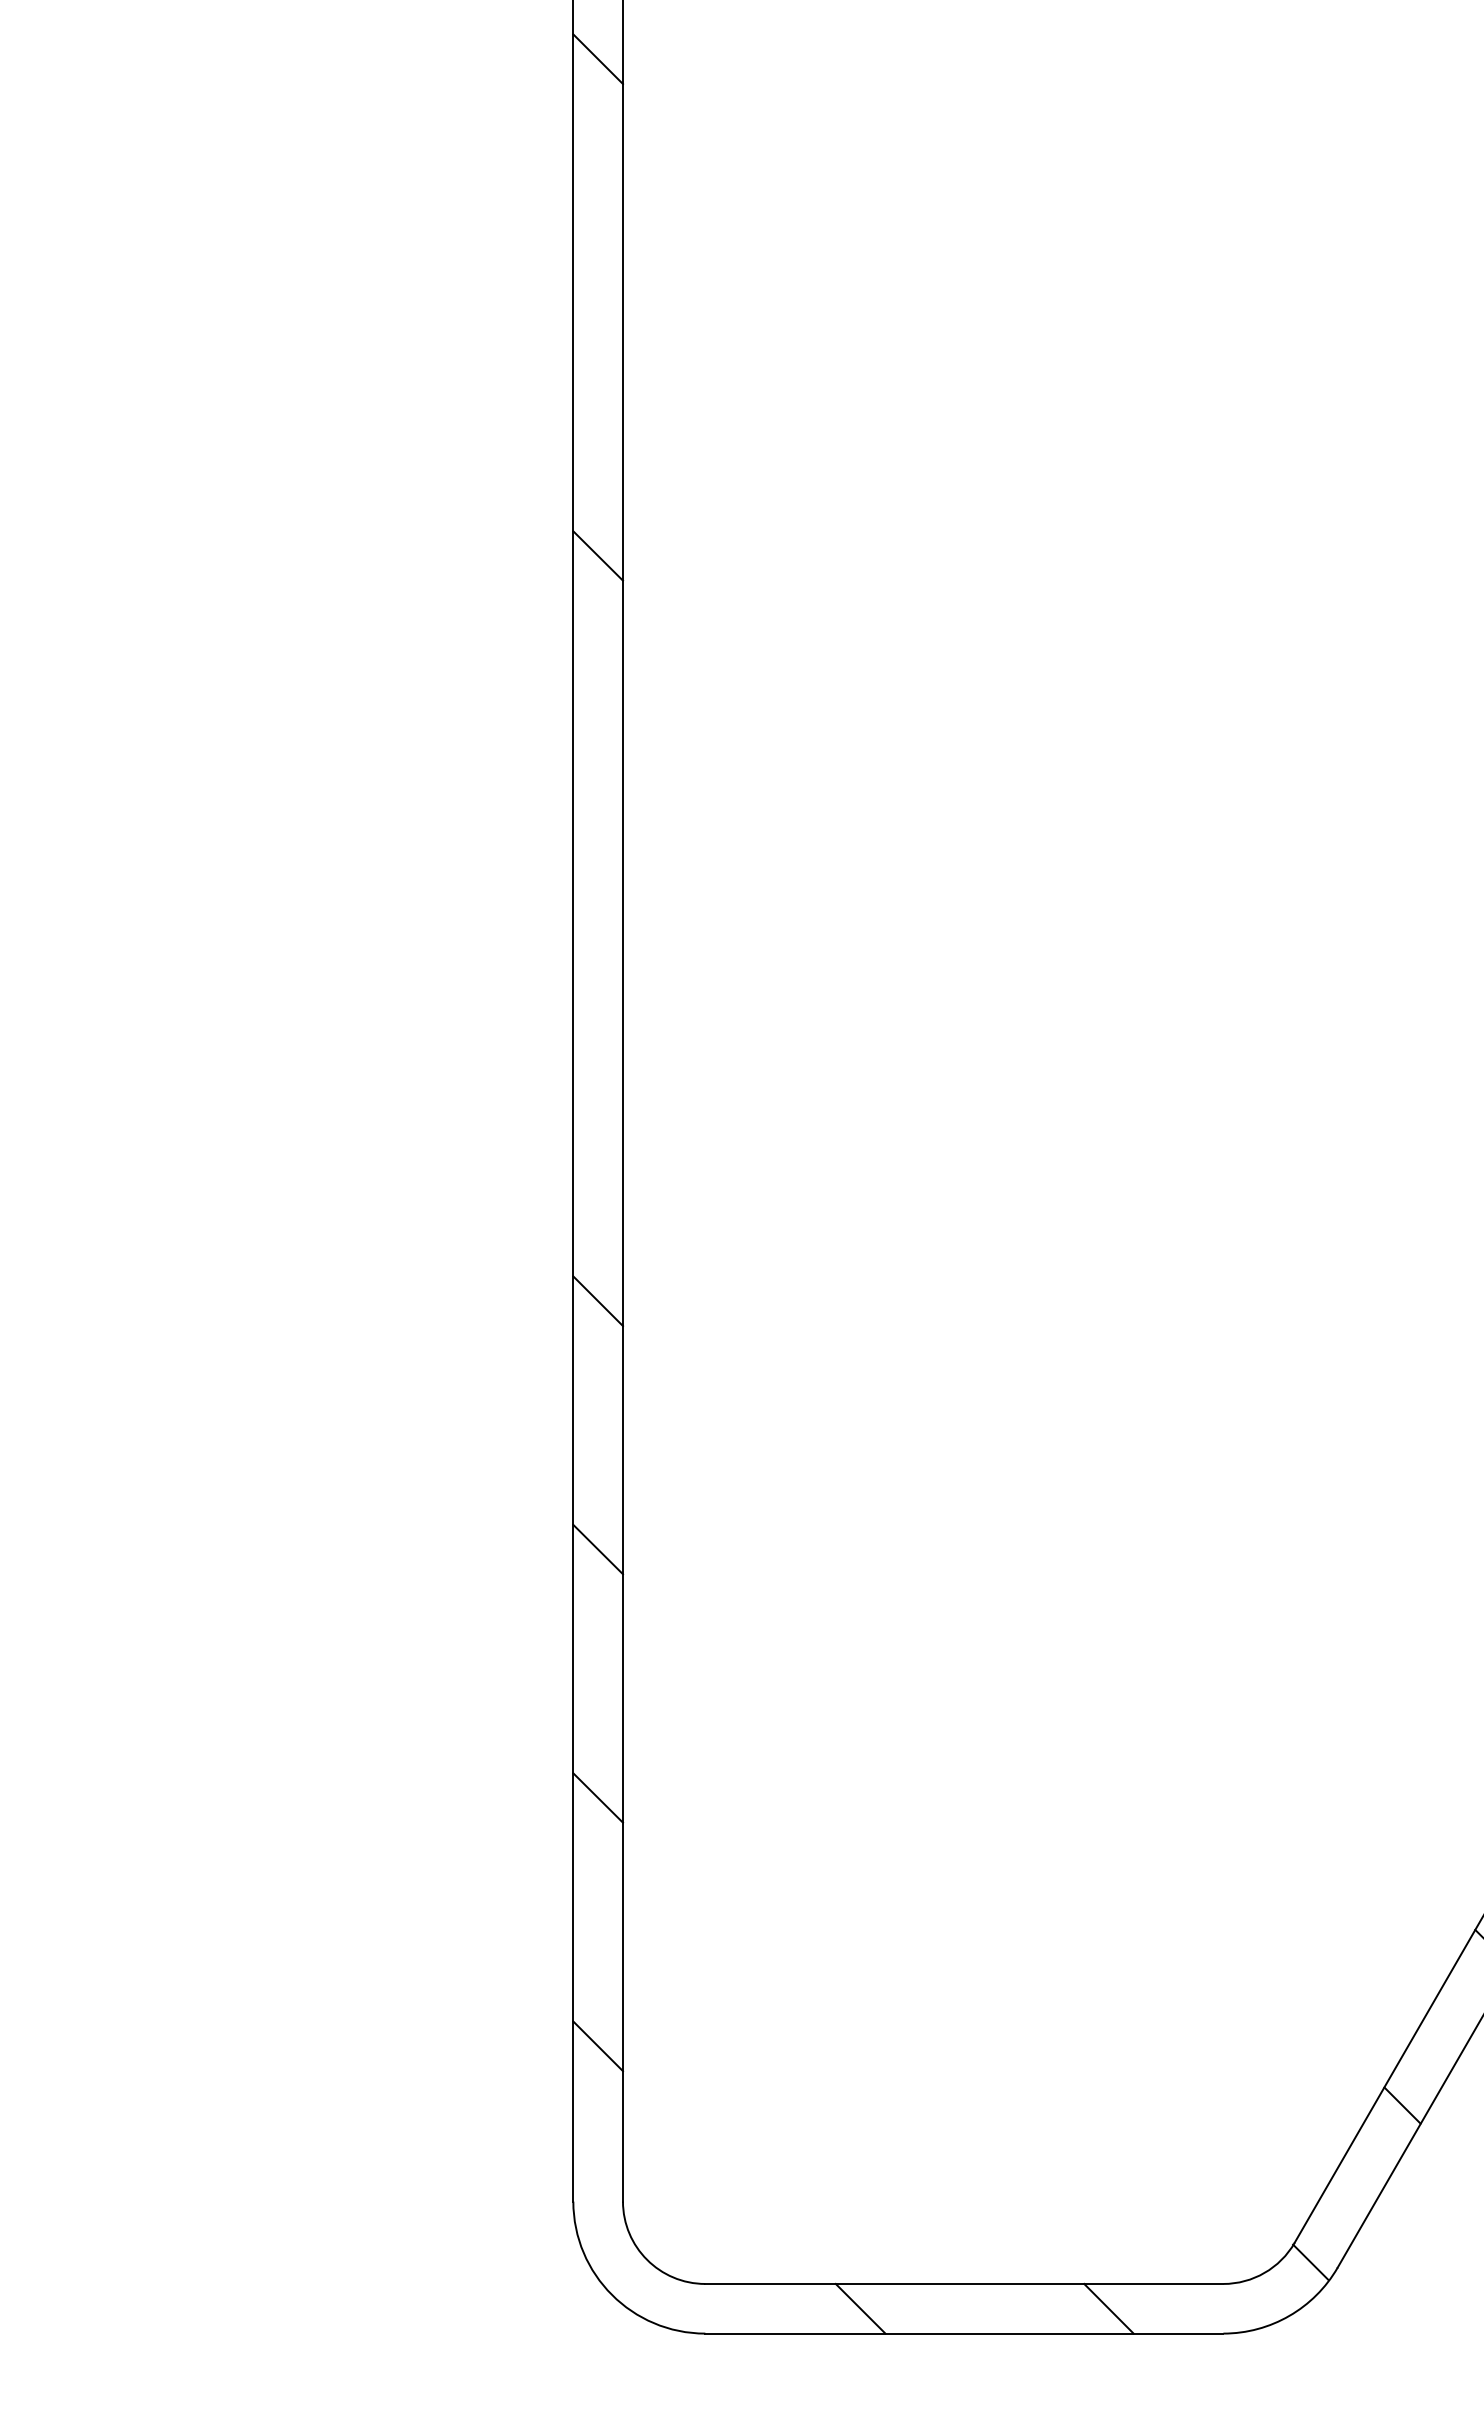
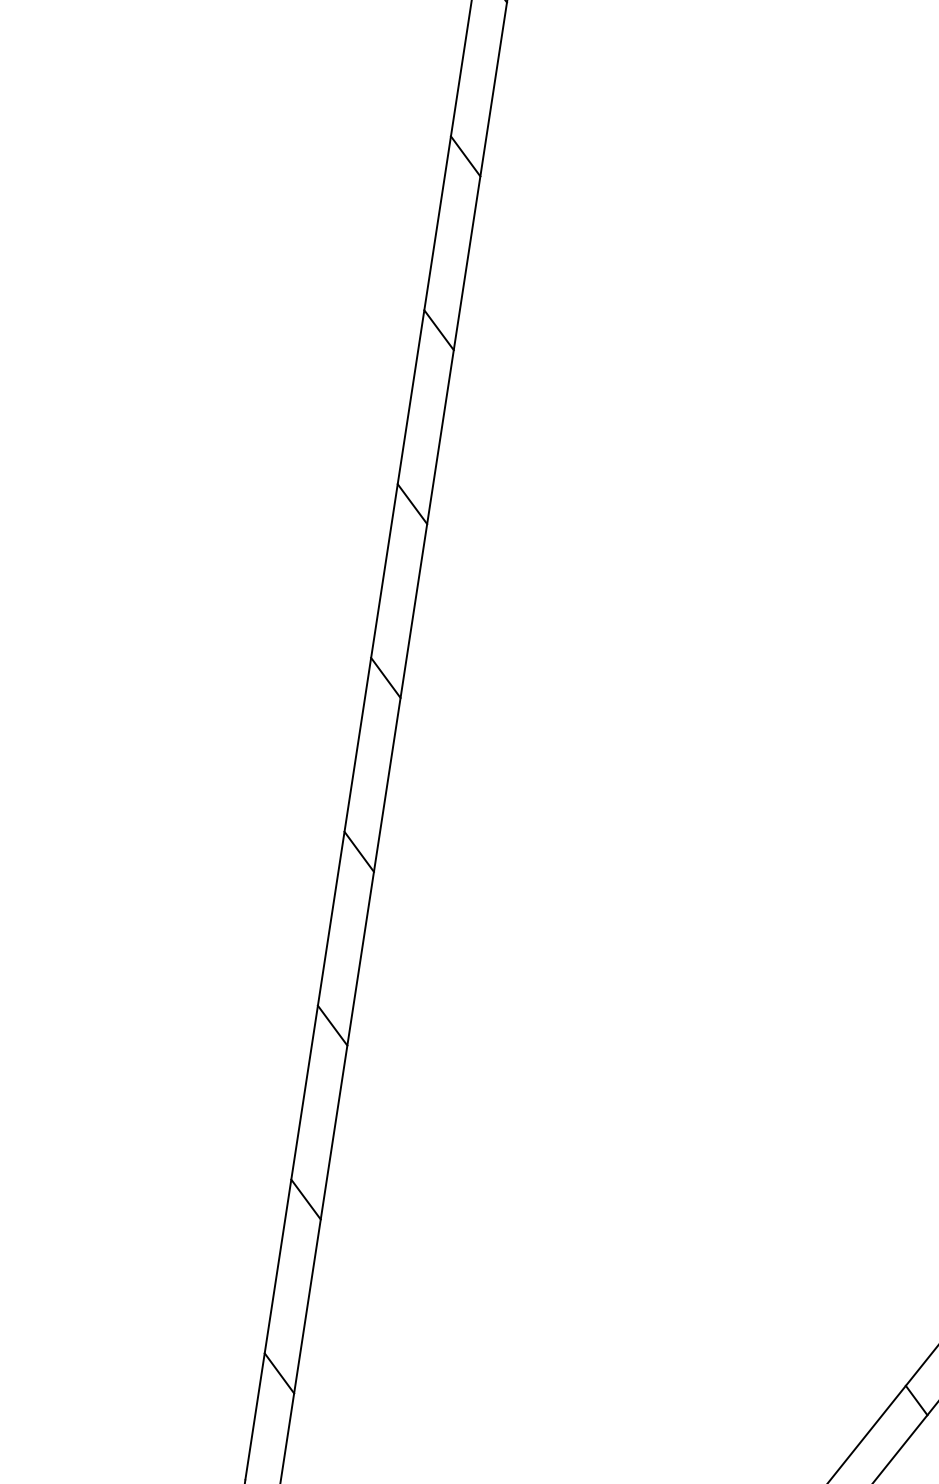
line: (597, 307) -> (465, 156), added
line: (597, 804) -> (411, 504), added
line: (597, 1052) -> (385, 677), added

